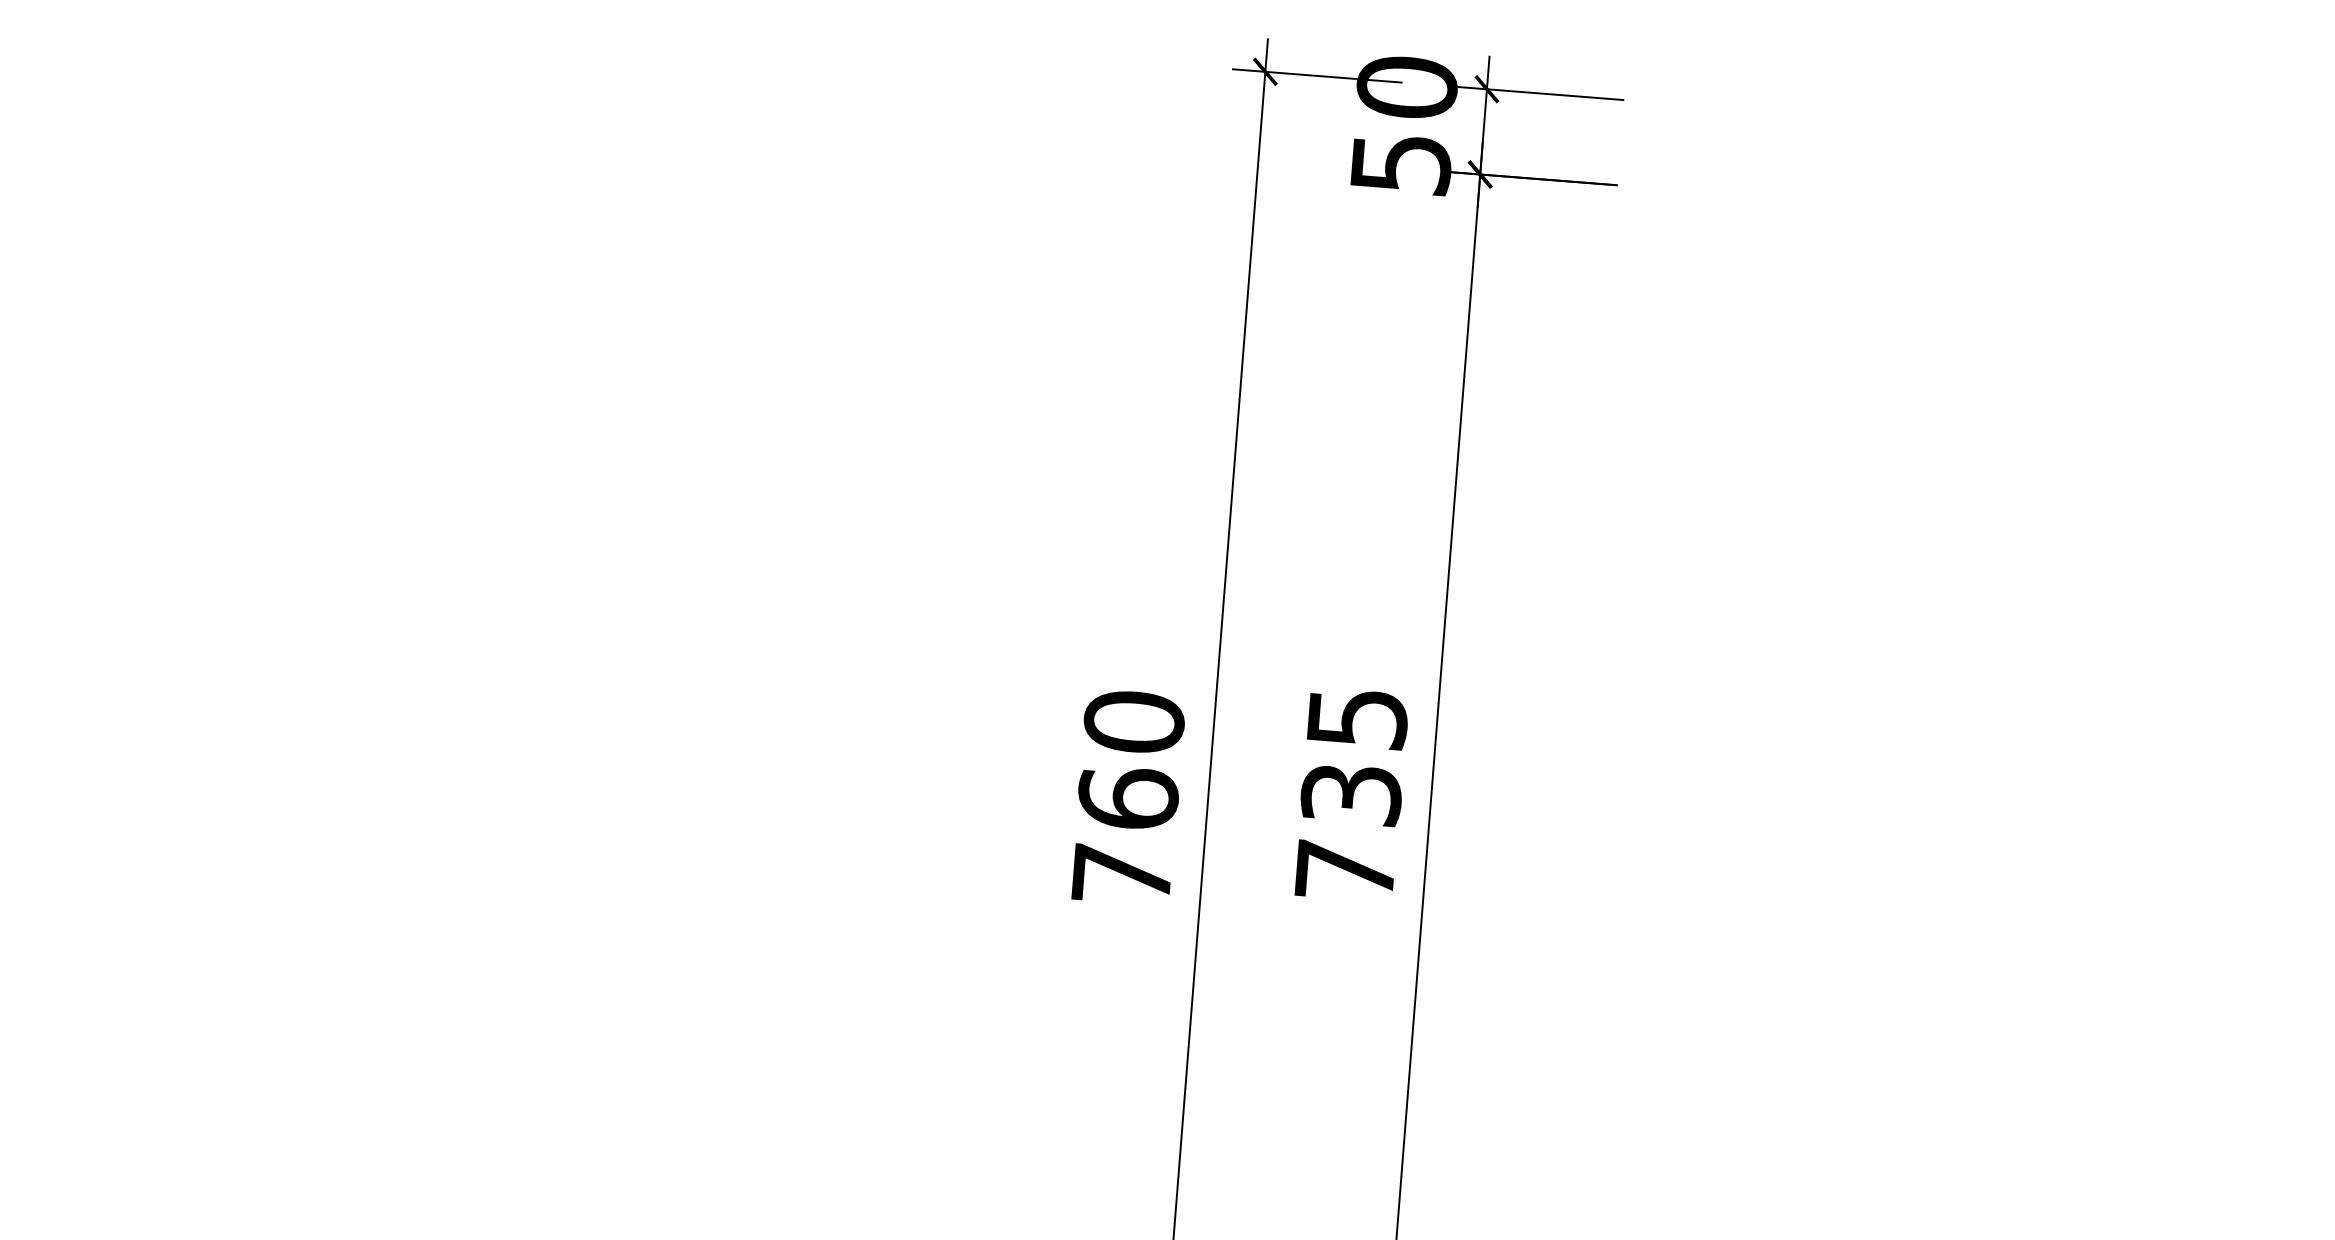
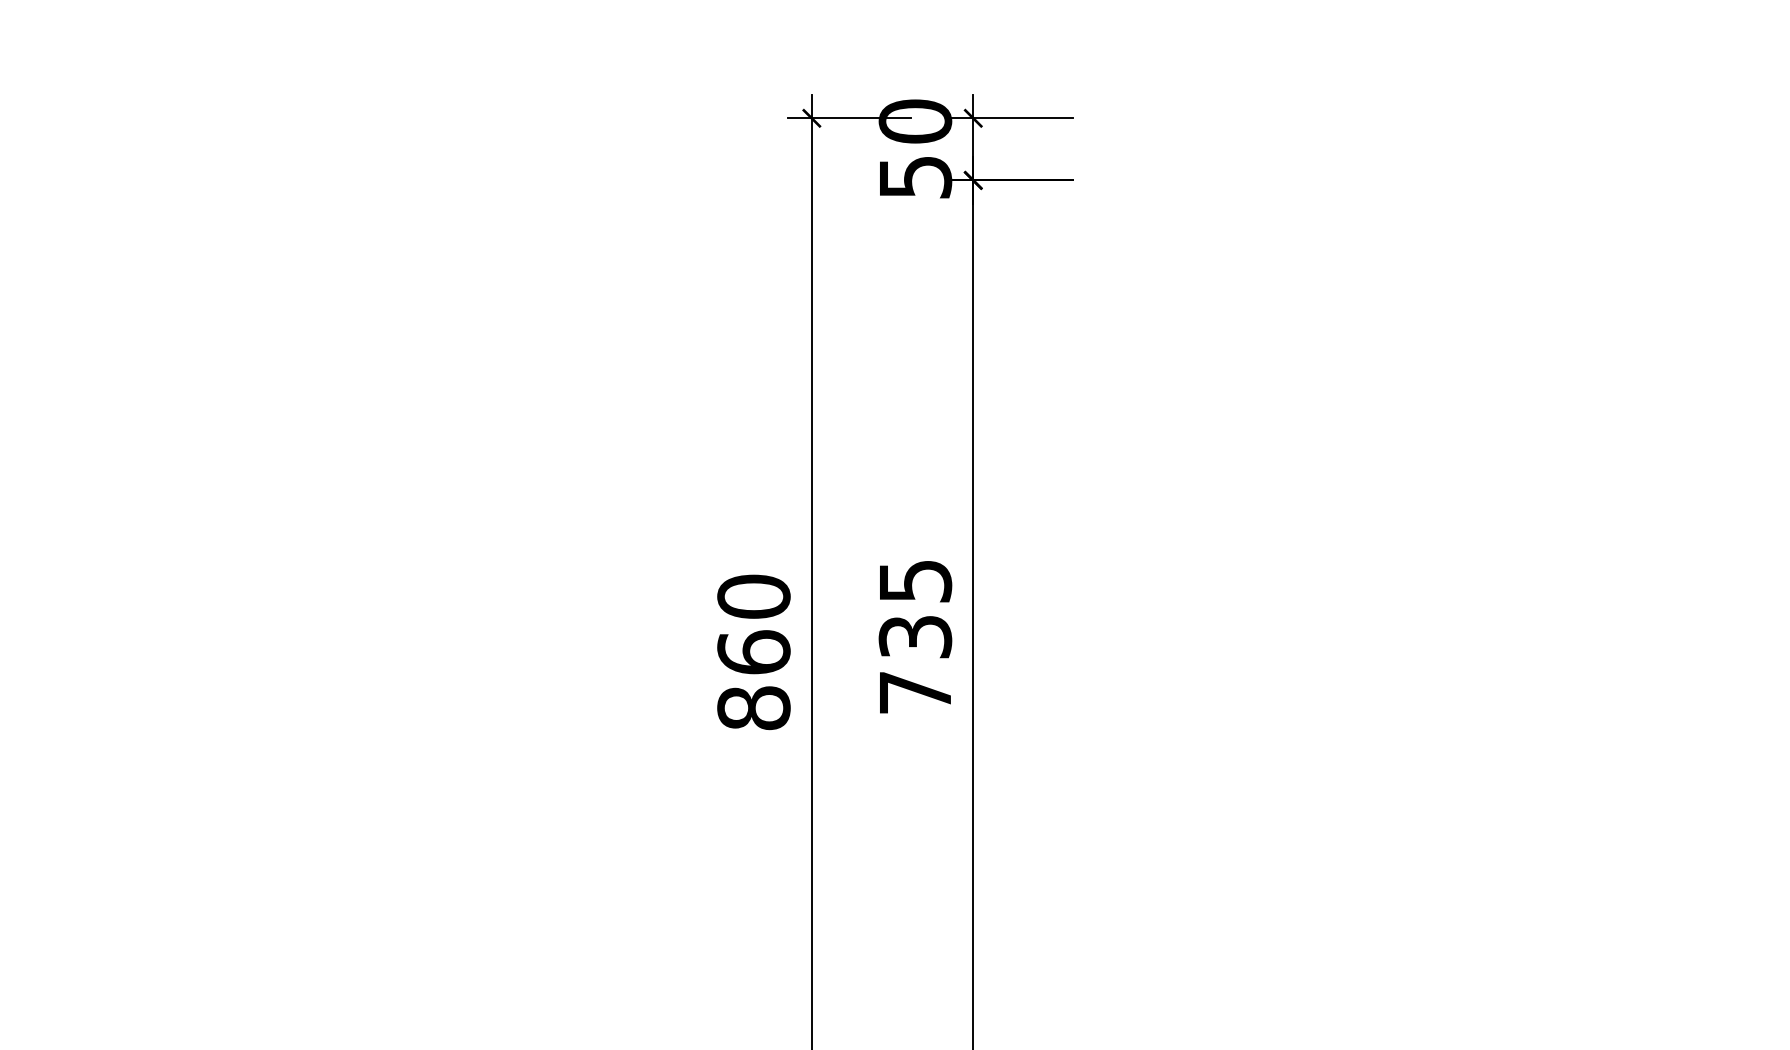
text: (1121, 875) -> (753, 708), 760 -> 860

